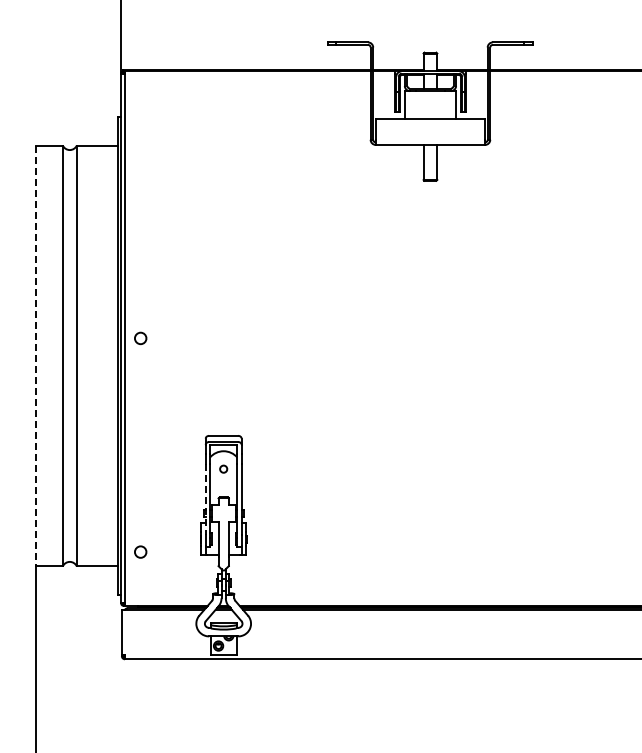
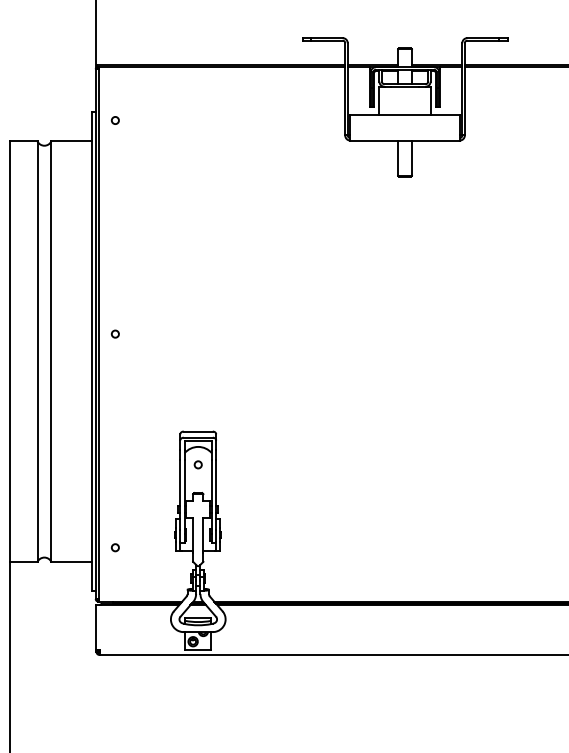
circle: (140, 124) -> (115, 120), added
circle: (140, 338) -> (115, 334), size x0.62
line: (35, 356) -> (10, 352), dashed -> solid
line: (205, 499) -> (180, 495), dashed -> solid
circle: (140, 551) -> (115, 547), size x0.62

